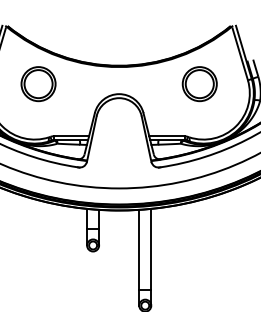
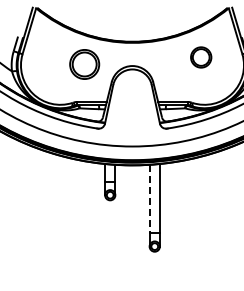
part: (38, 84) -> (84, 64), moved
part: (198, 84) -> (200, 57), size x0.7
line: (139, 250) -> (149, 199), solid -> dashed

